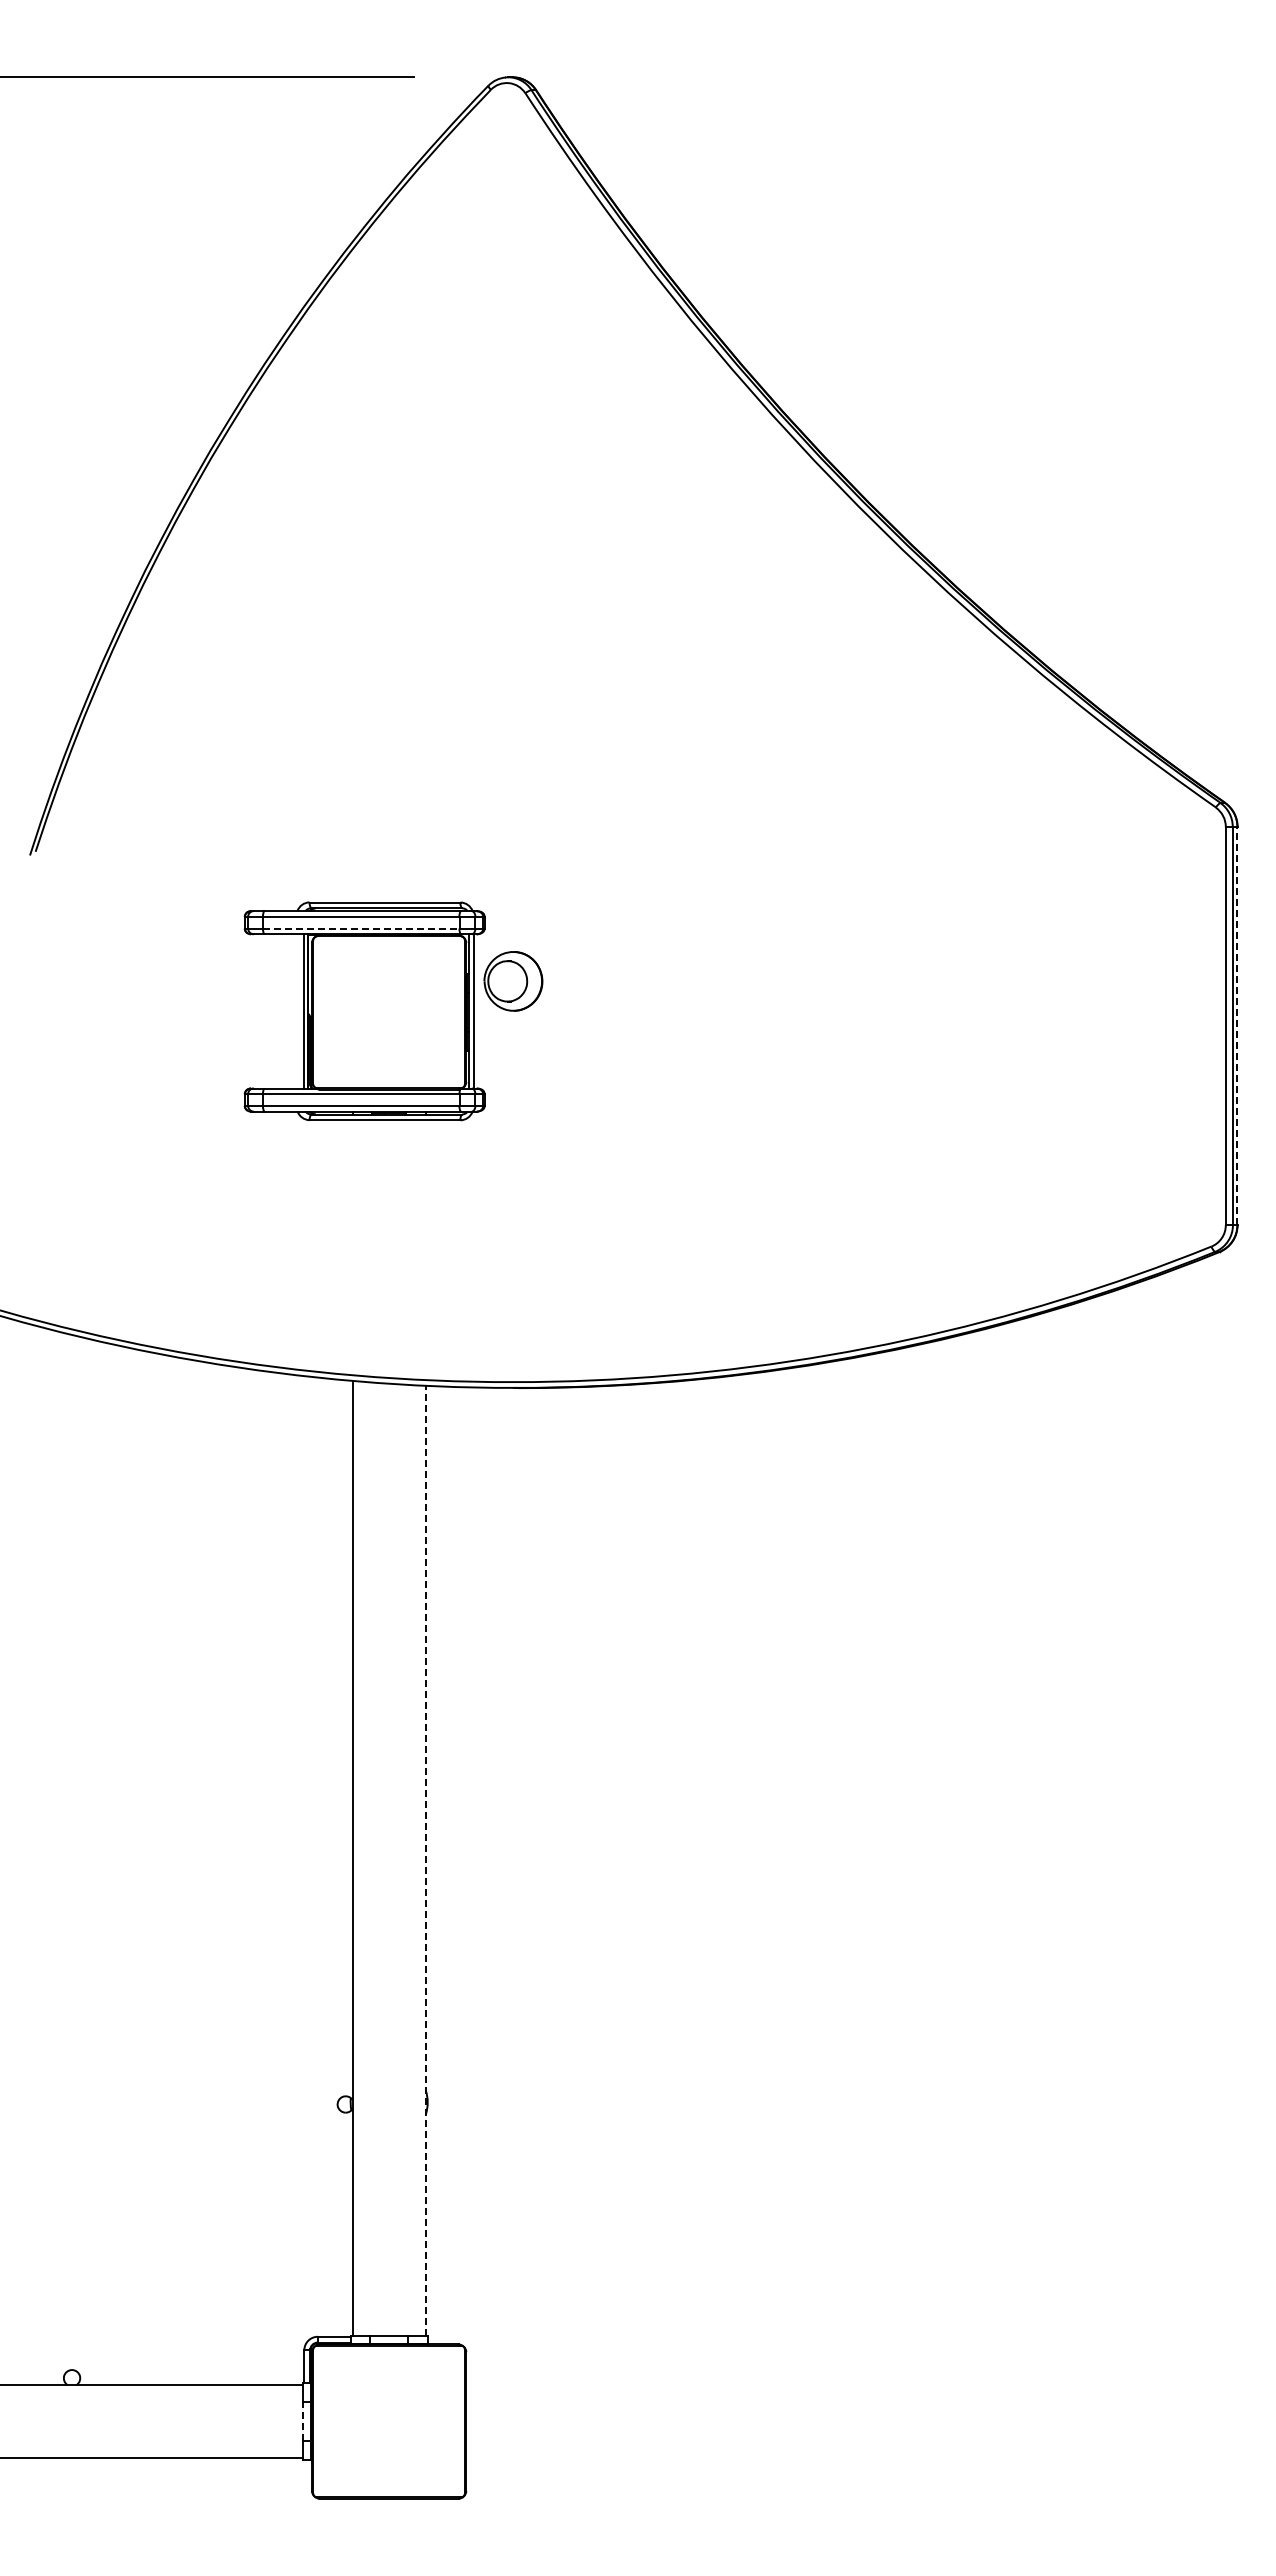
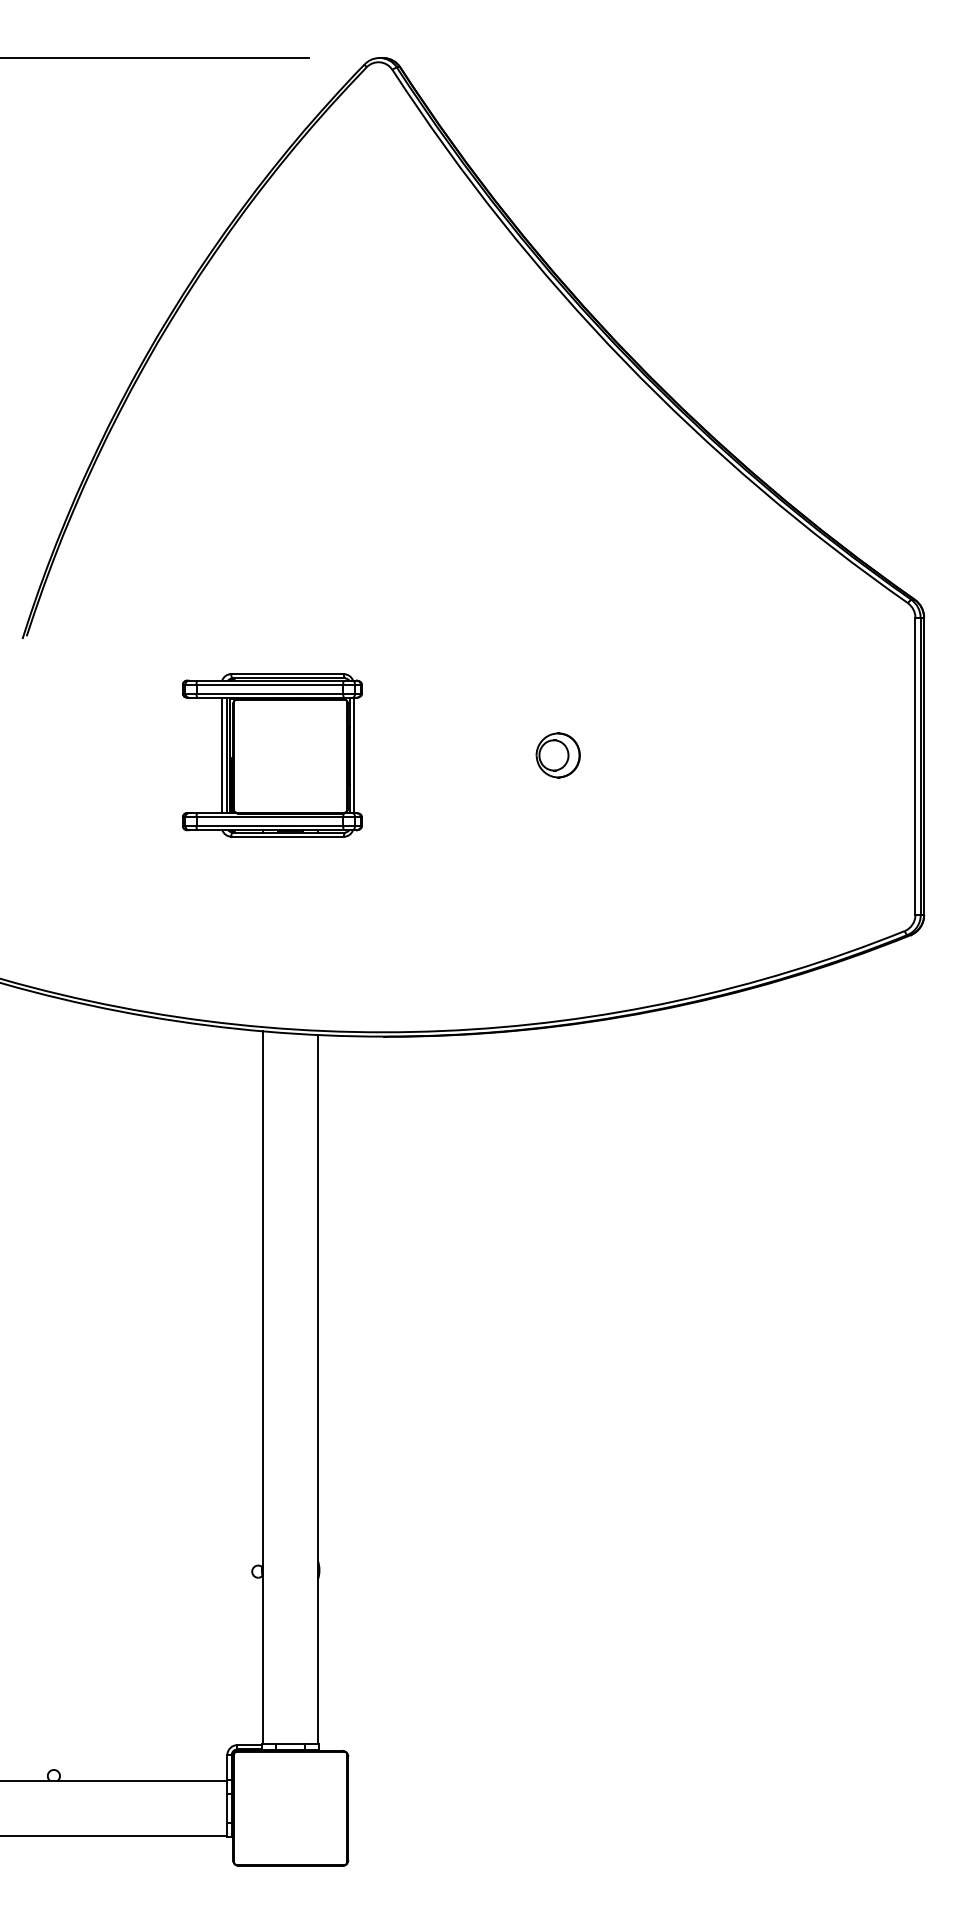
line: (361, 928) -> (270, 693), dashed -> solid
part: (513, 981) -> (558, 755), moved
line: (296, 1011) -> (221, 755), added
line: (1237, 1025) -> (924, 765), dashed -> solid
line: (425, 1860) -> (317, 1389), dashed -> solid
line: (303, 2421) -> (226, 1808), dashed -> solid

